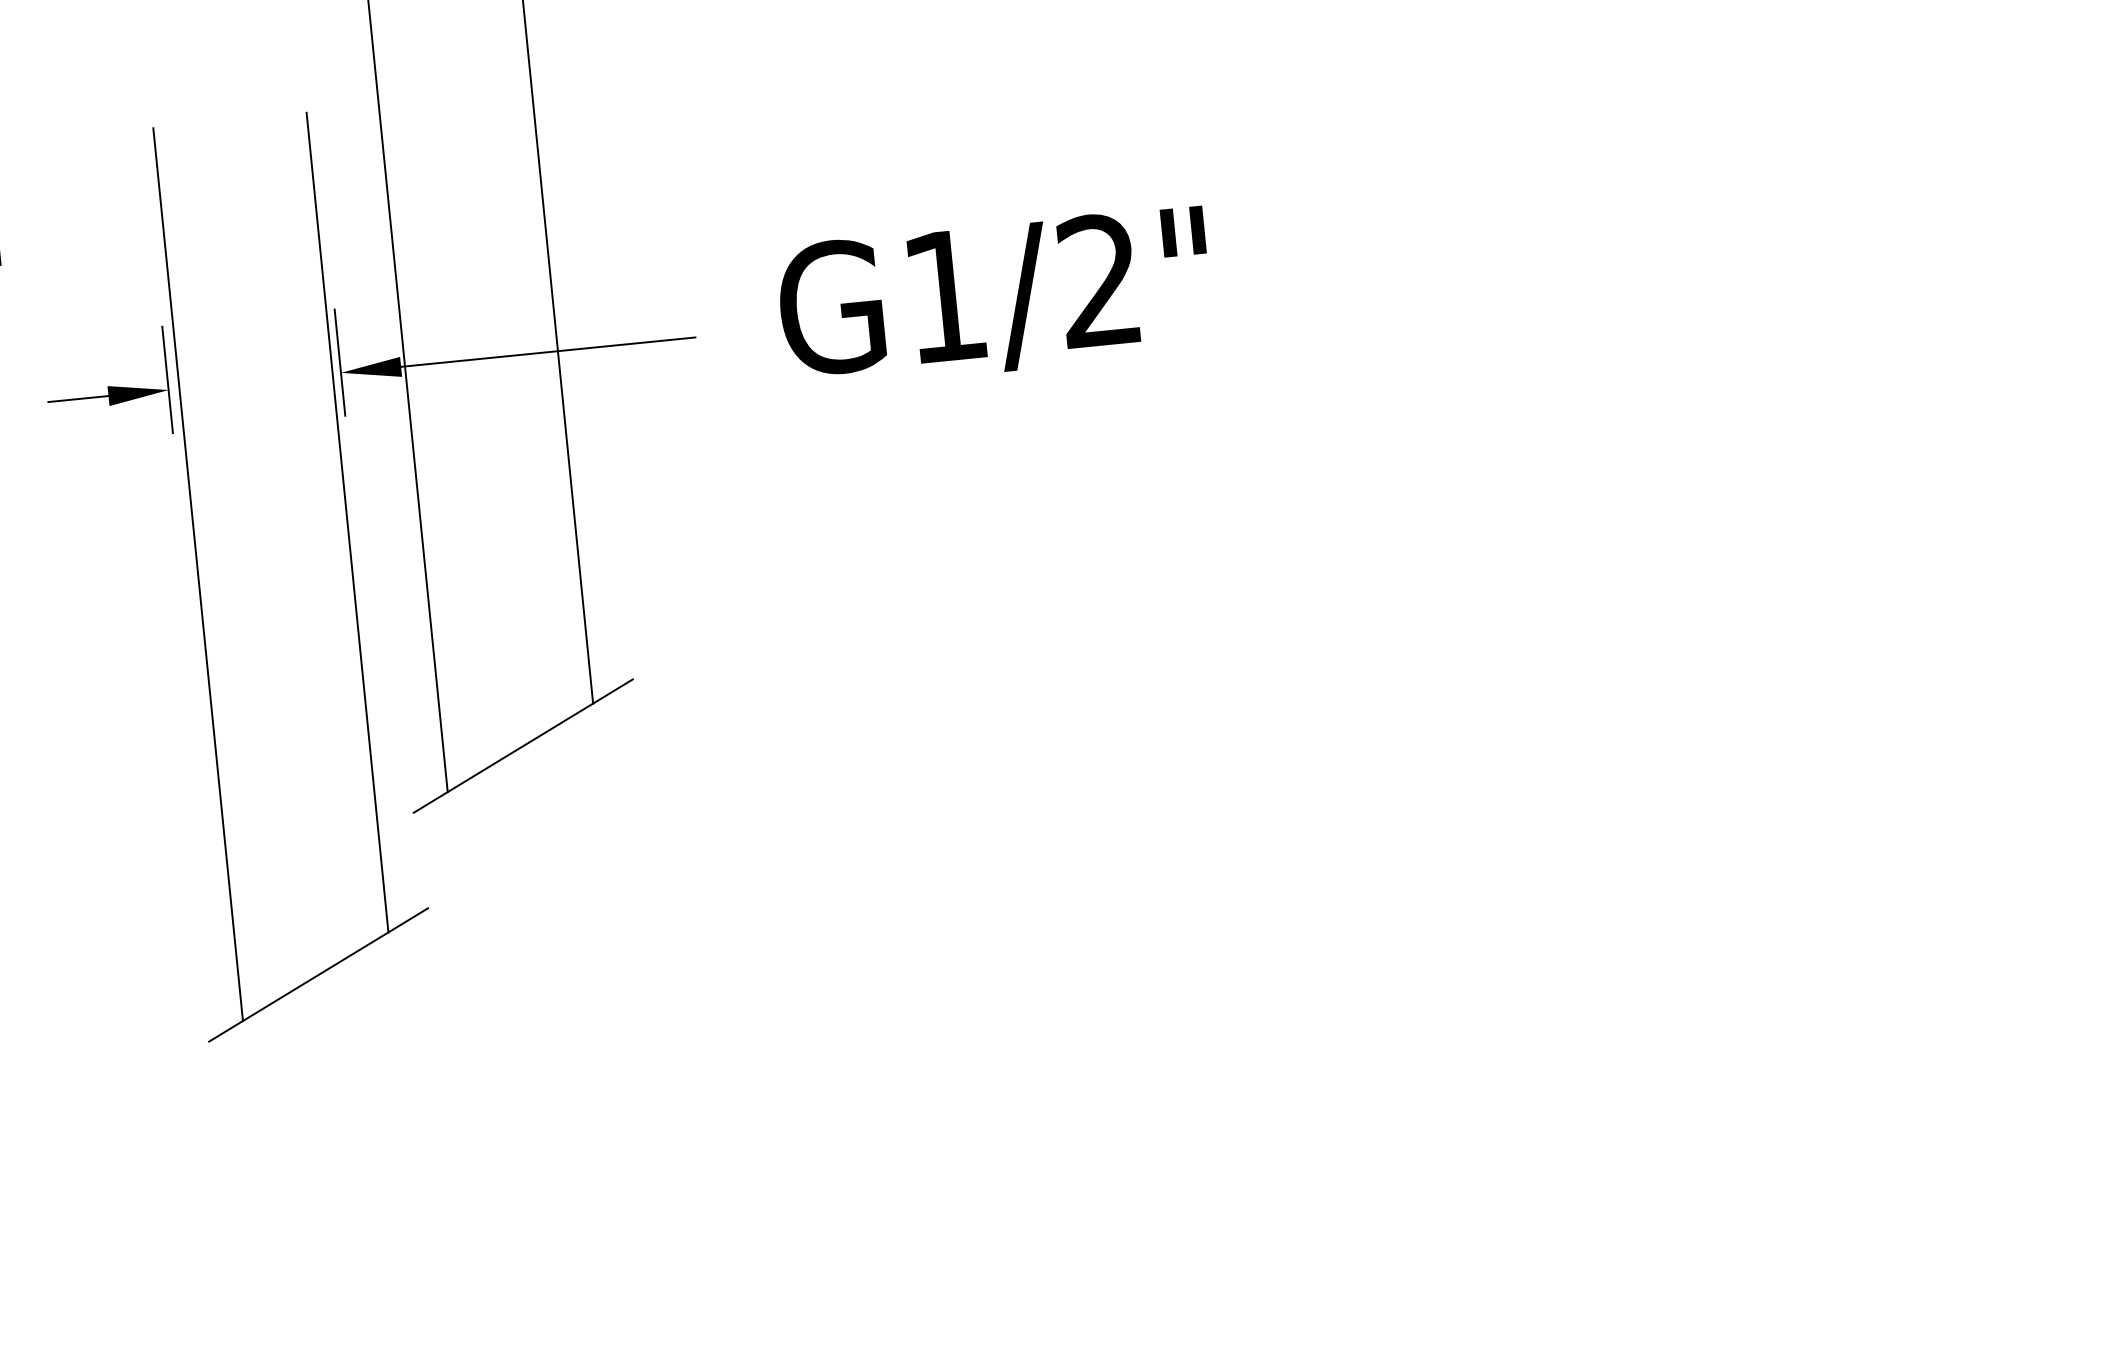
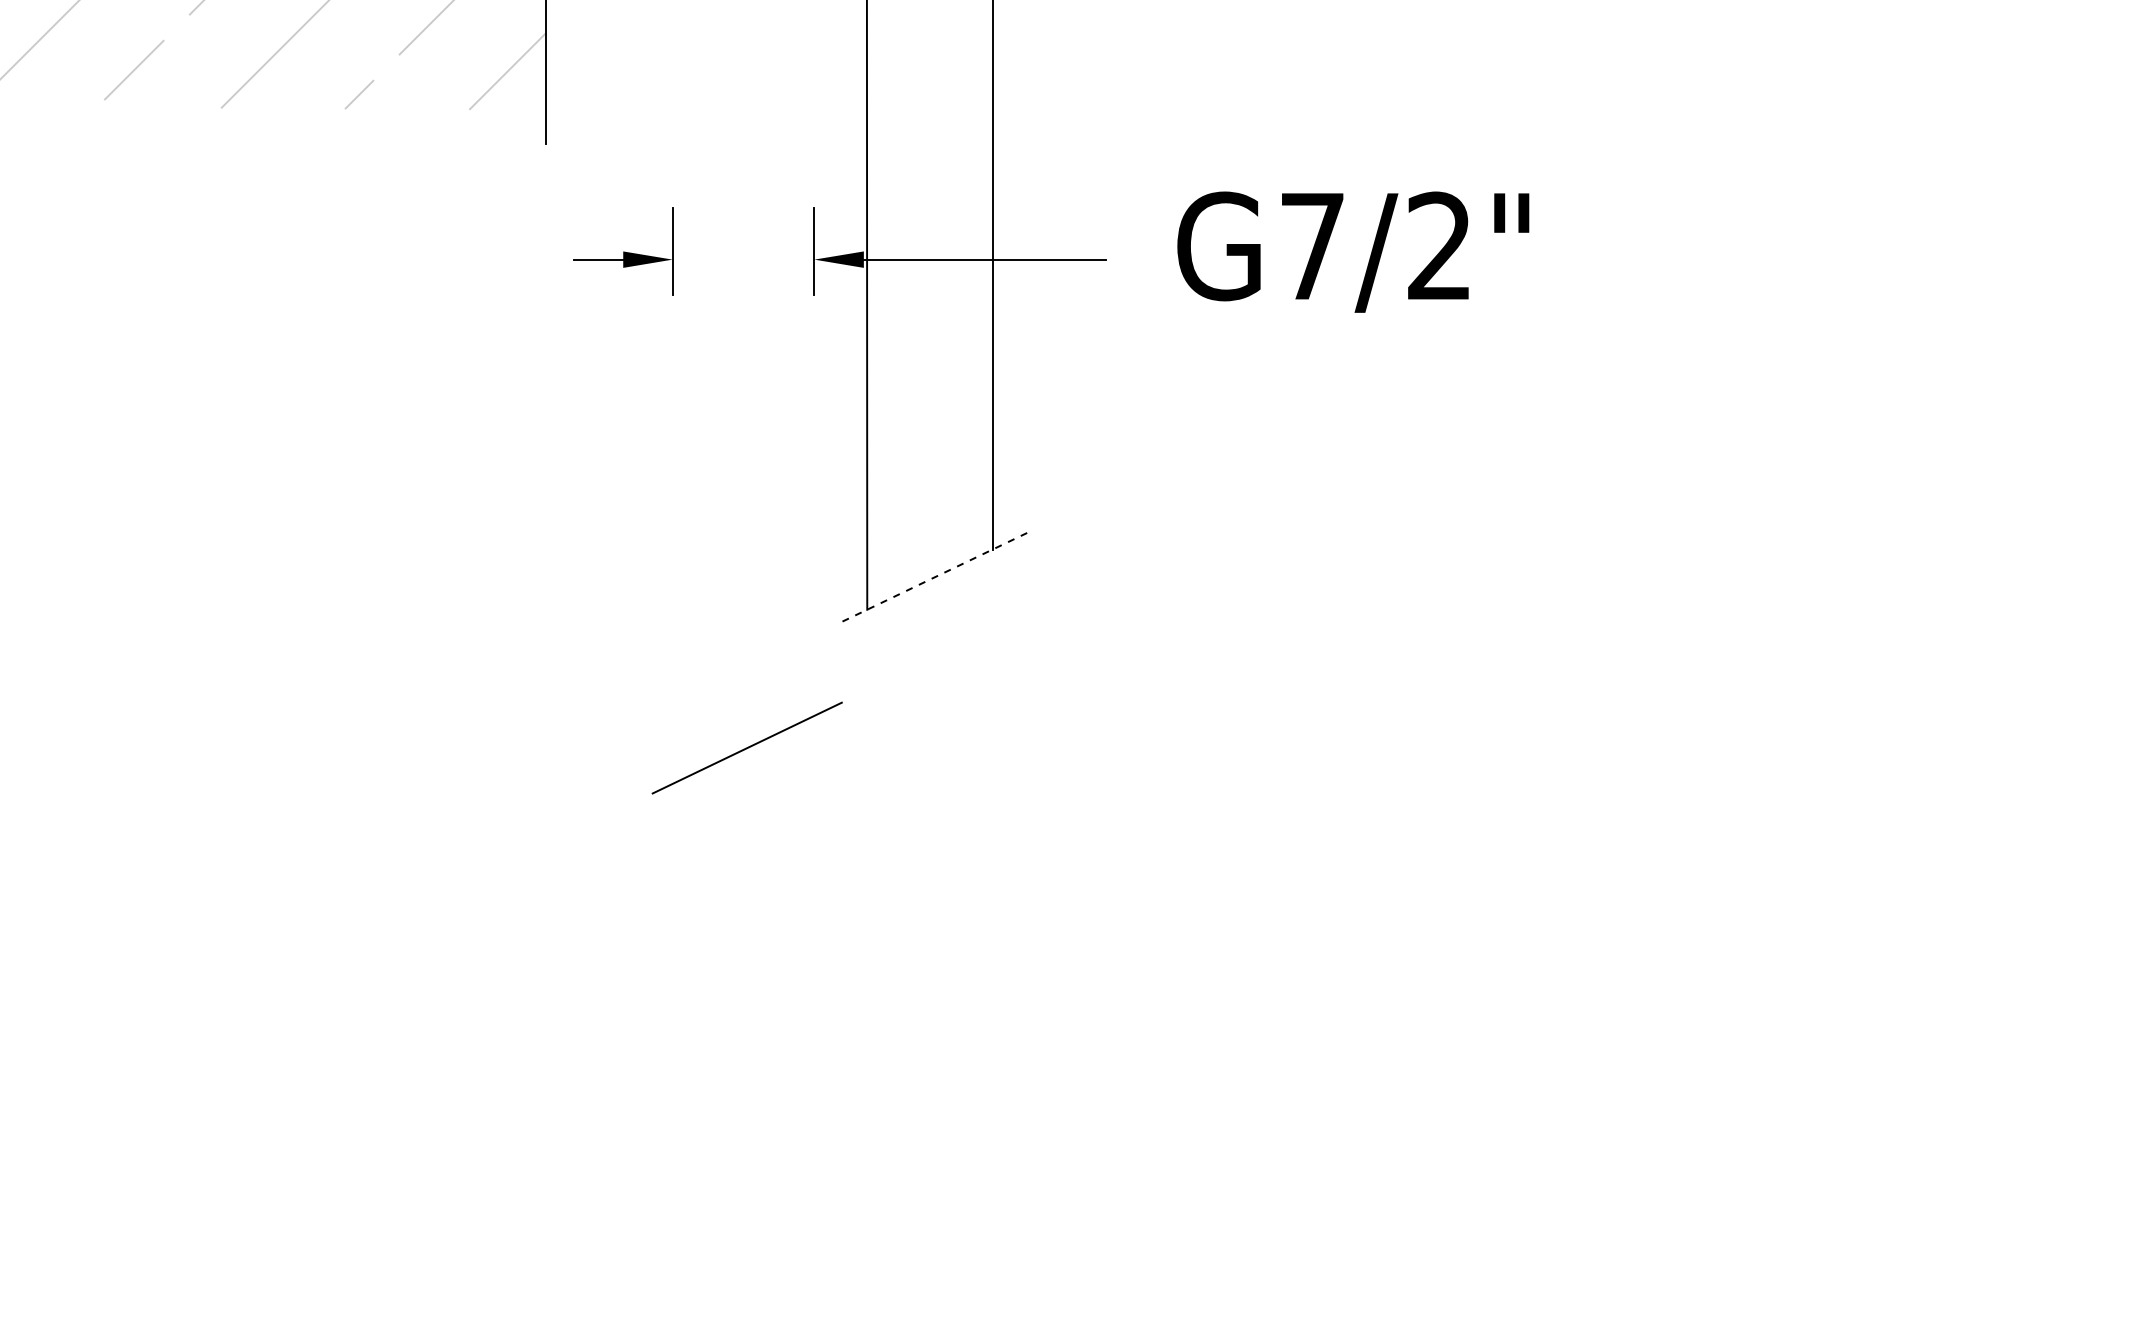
text: (945, 296) -> (1312, 246), G1/2" -> G7/2"
line: (347, 523) -> (807, 382), removed
line: (197, 574) -> (681, 412), removed
line: (523, 746) -> (932, 578), solid -> dashed

